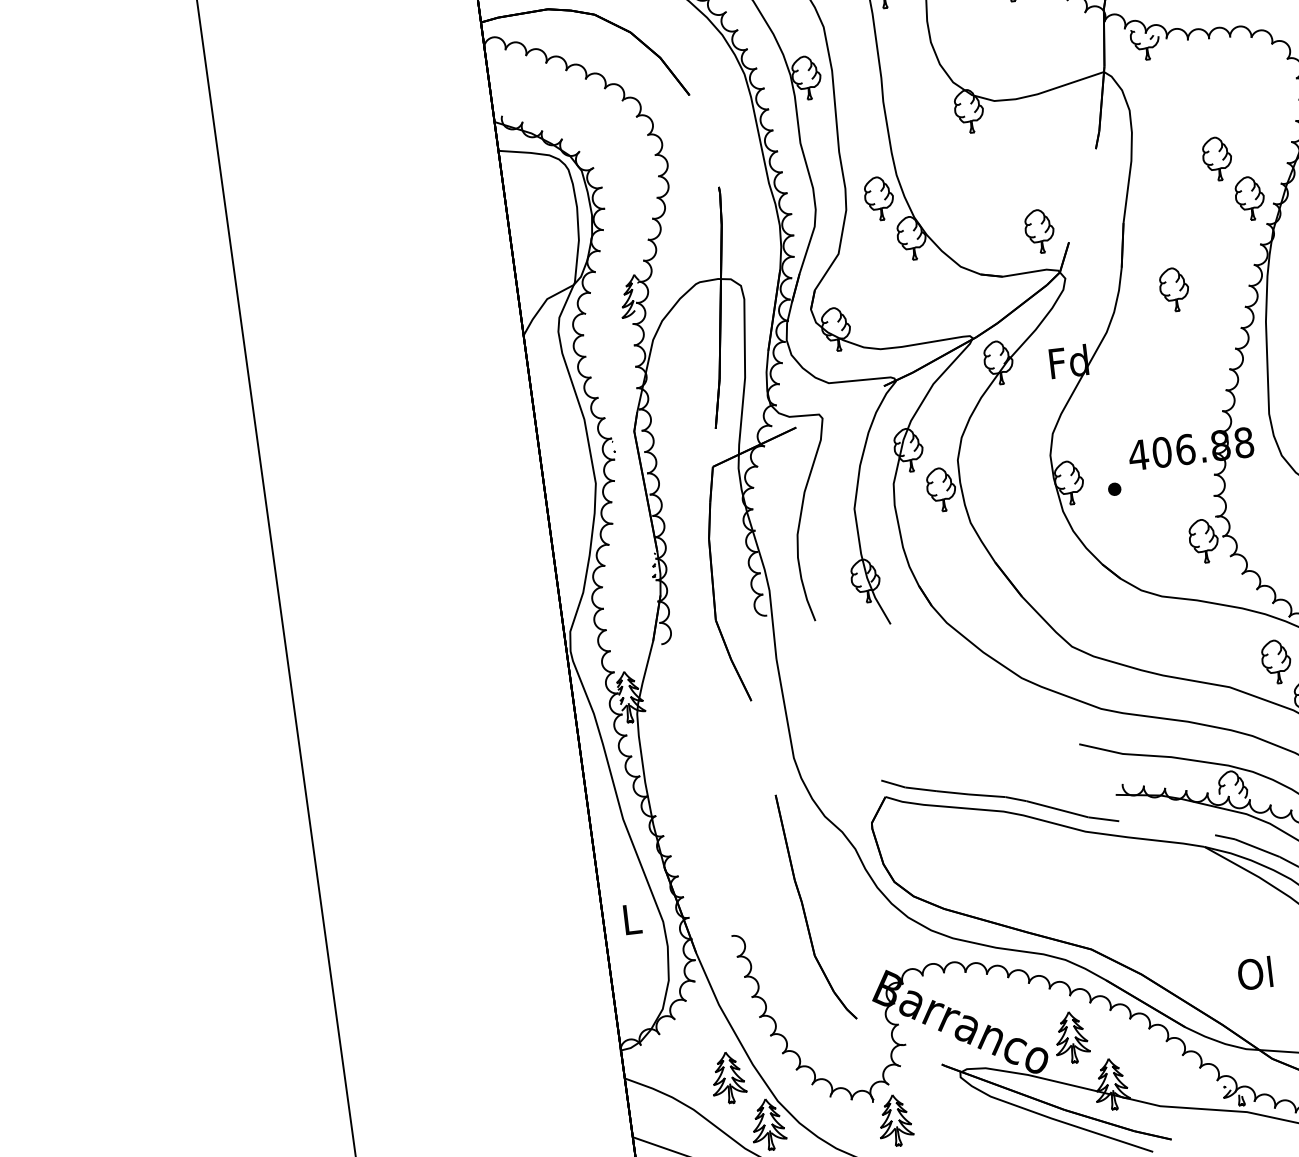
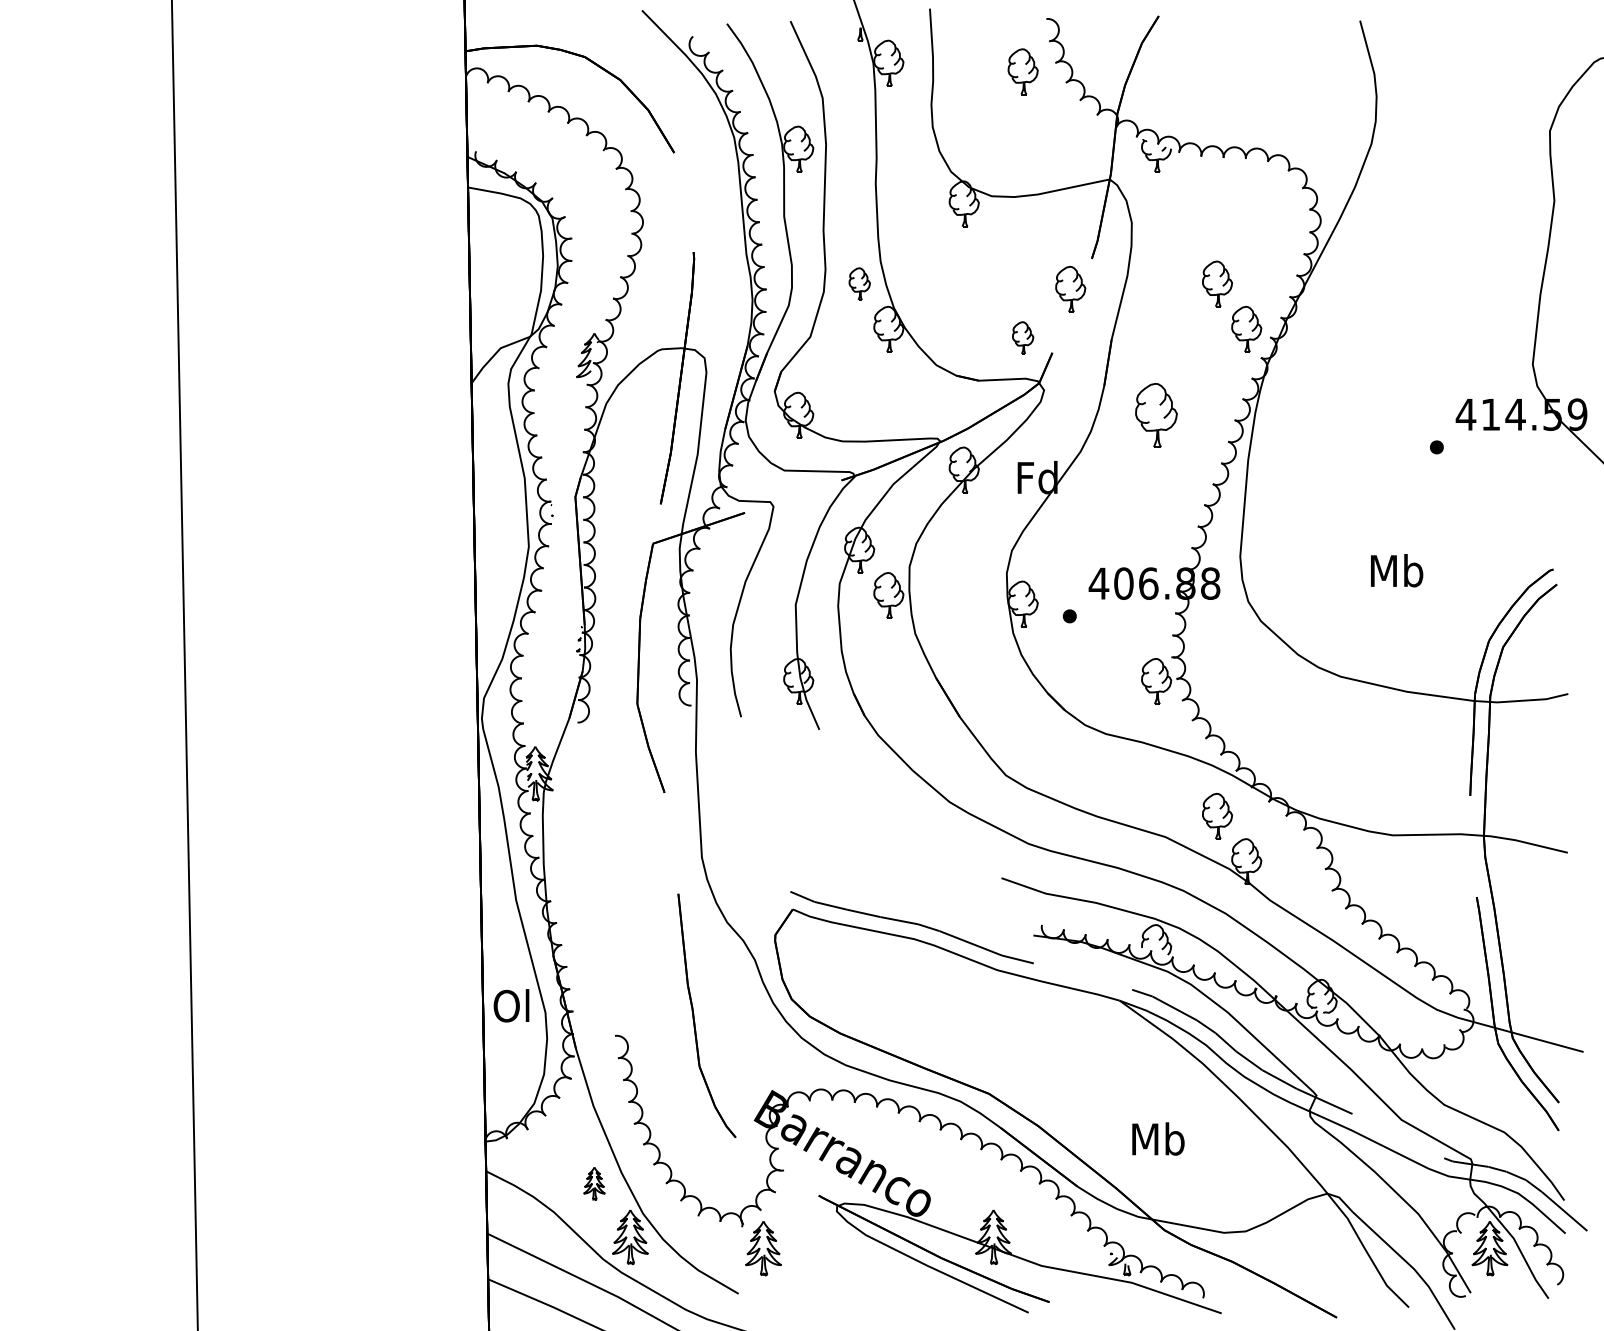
part: (1079, 180) -> (1070, 289), added
part: (879, 198) -> (859, 283), size x0.7
part: (1039, 231) -> (1022, 337), size x0.7
part: (1174, 288) -> (1156, 414), size x1.4
text: (630, 918) -> (511, 1005), L -> Ol
text: (1256, 972) -> (1158, 1138), Ol -> Mb
part: (1071, 1037) -> (957, 1183), removed
part: (728, 1077) -> (594, 1183), size x0.6

